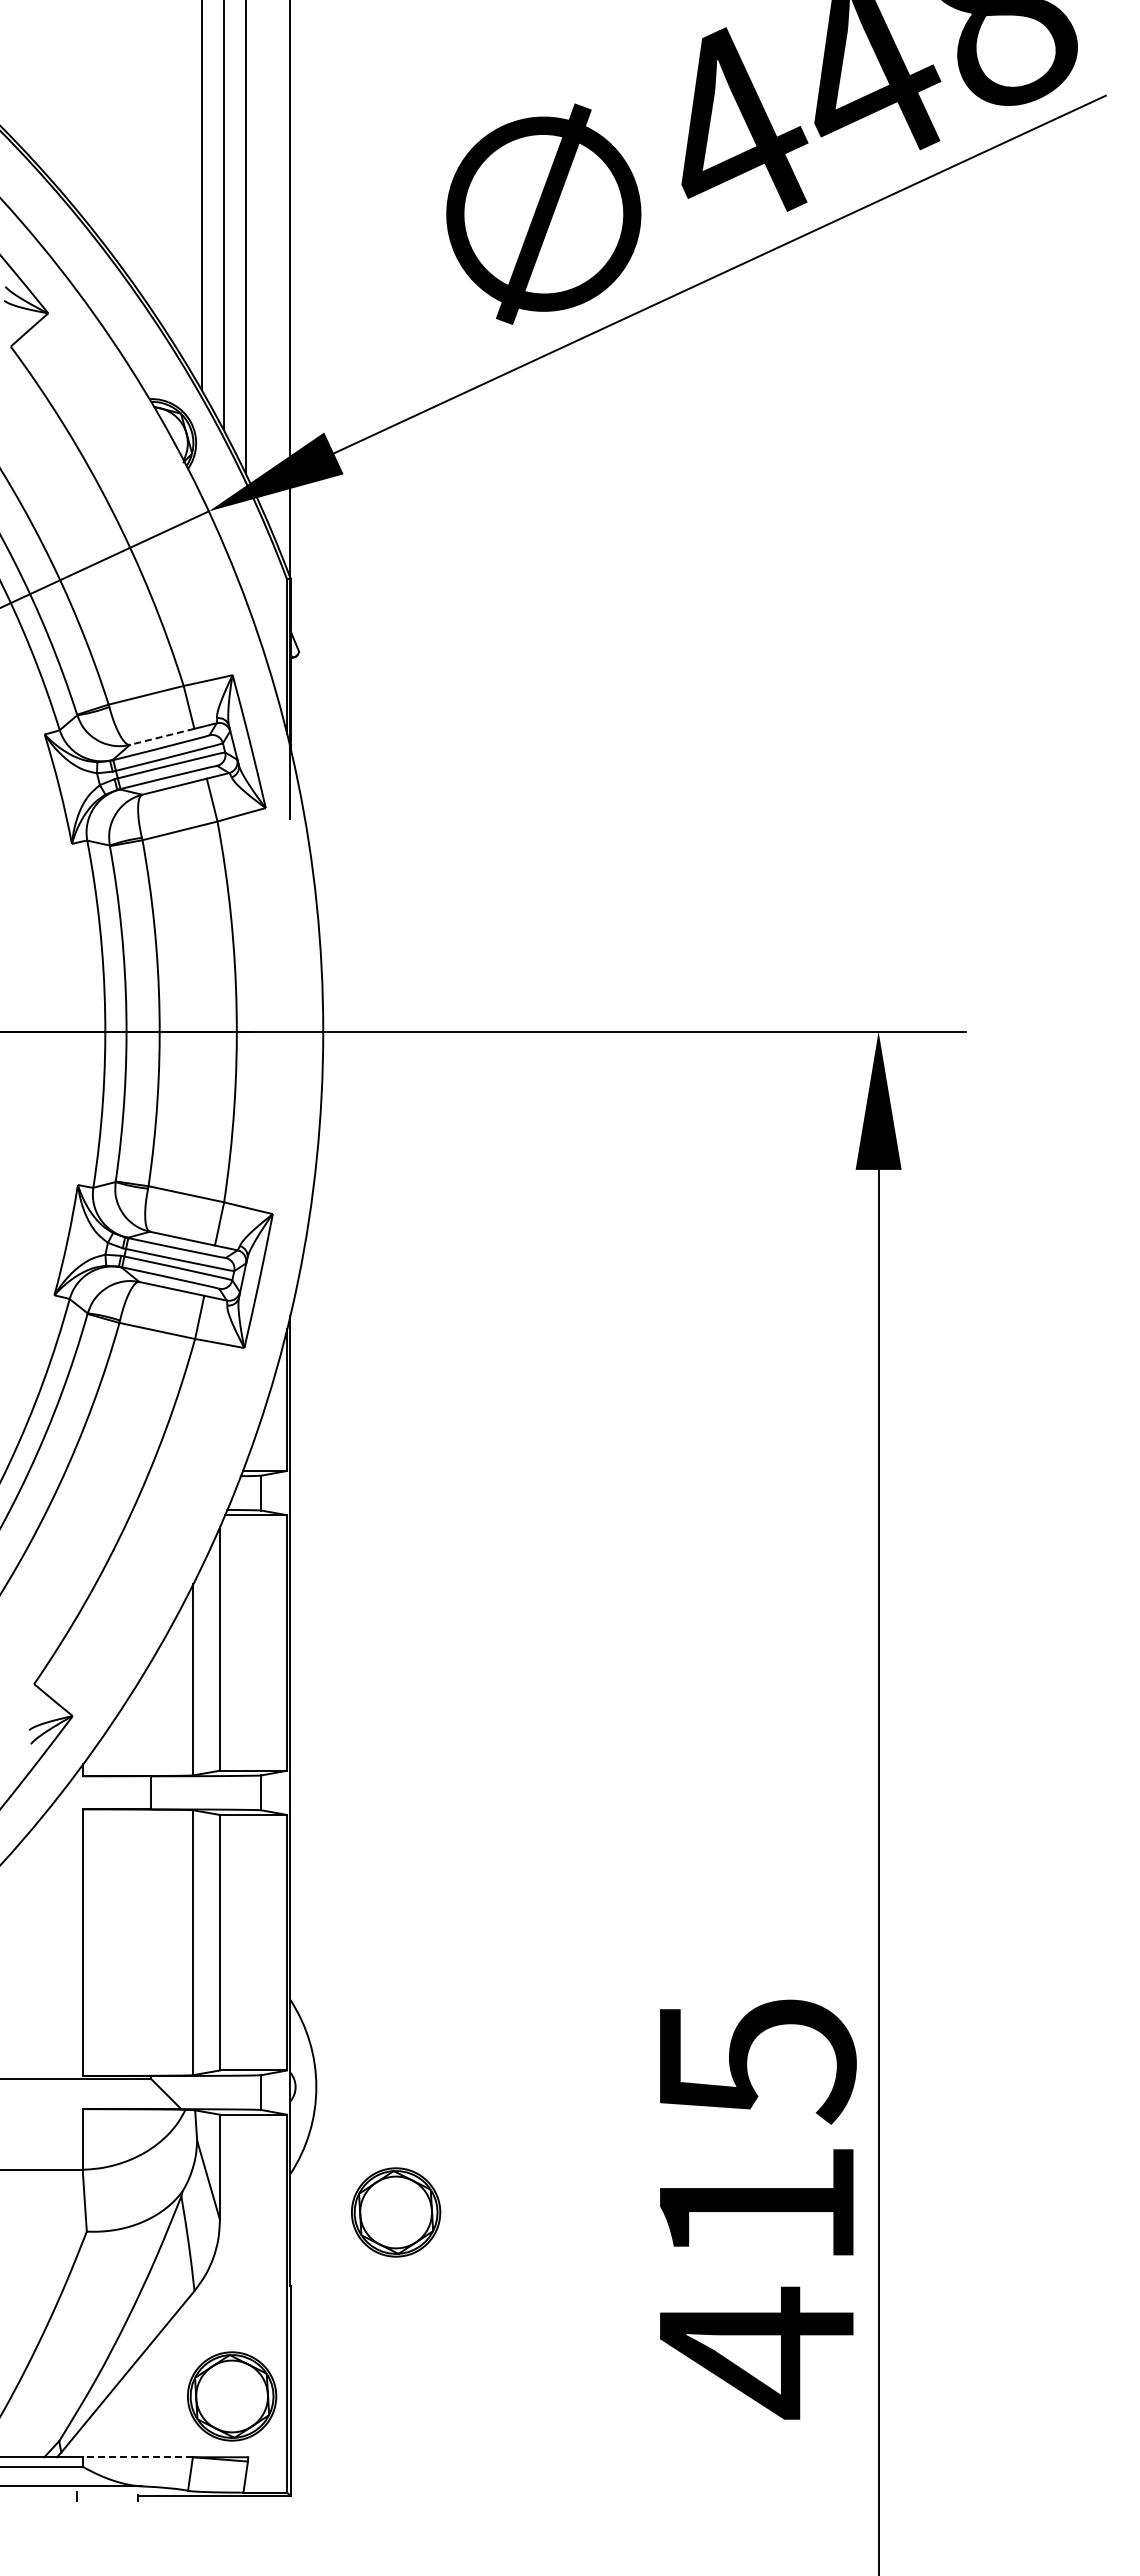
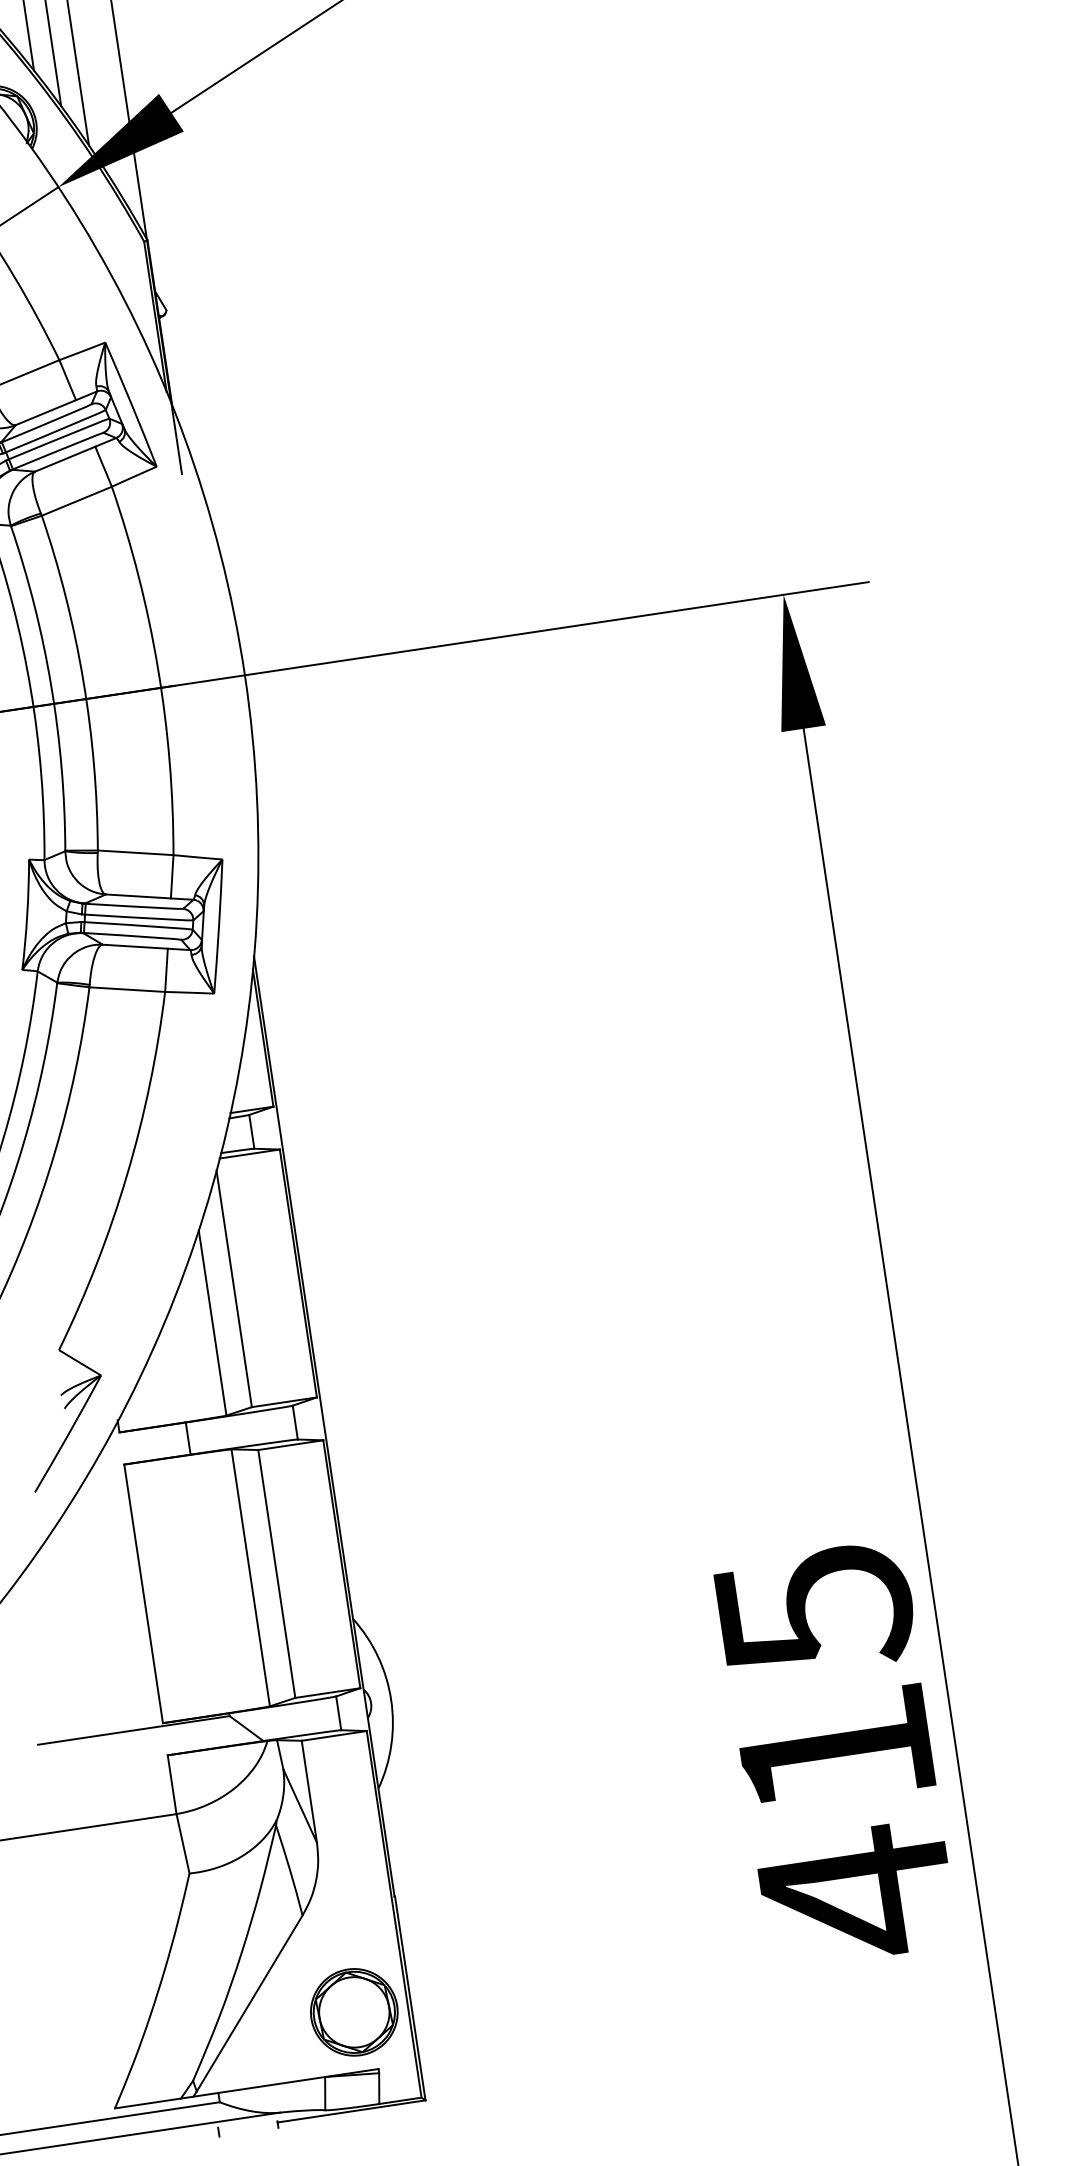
line: (161, 737) -> (45, 413), dashed -> solid
part: (396, 2212) -> (487, 1810), removed
line: (137, 2457) -> (271, 2085), dashed -> solid

